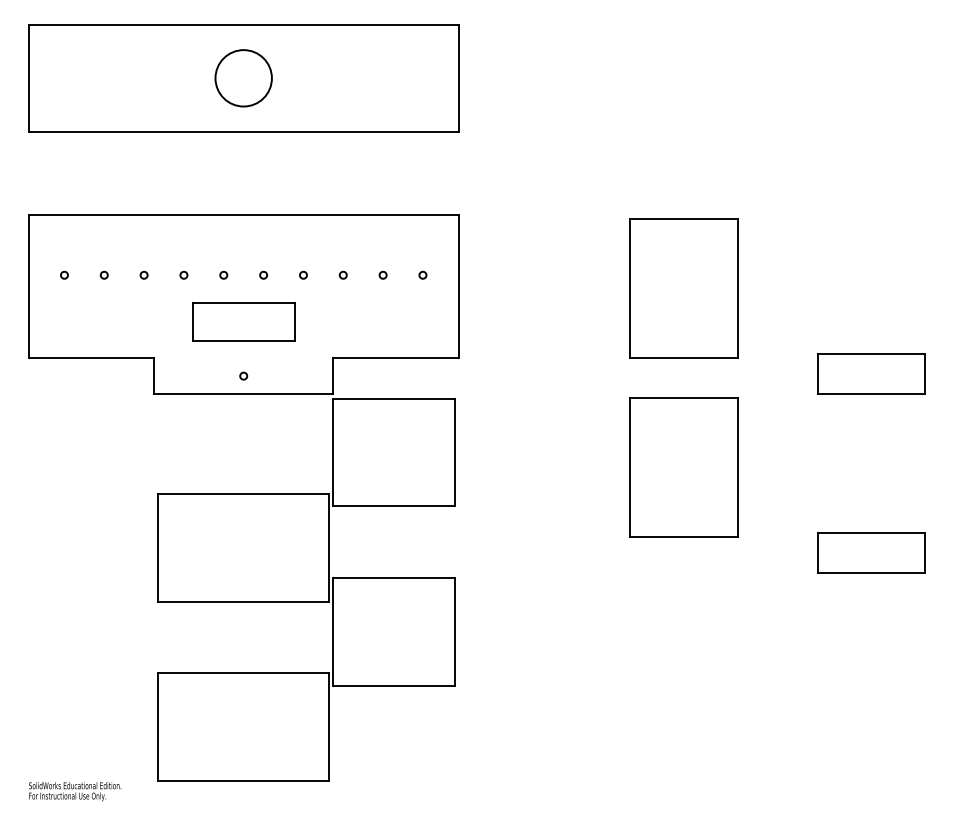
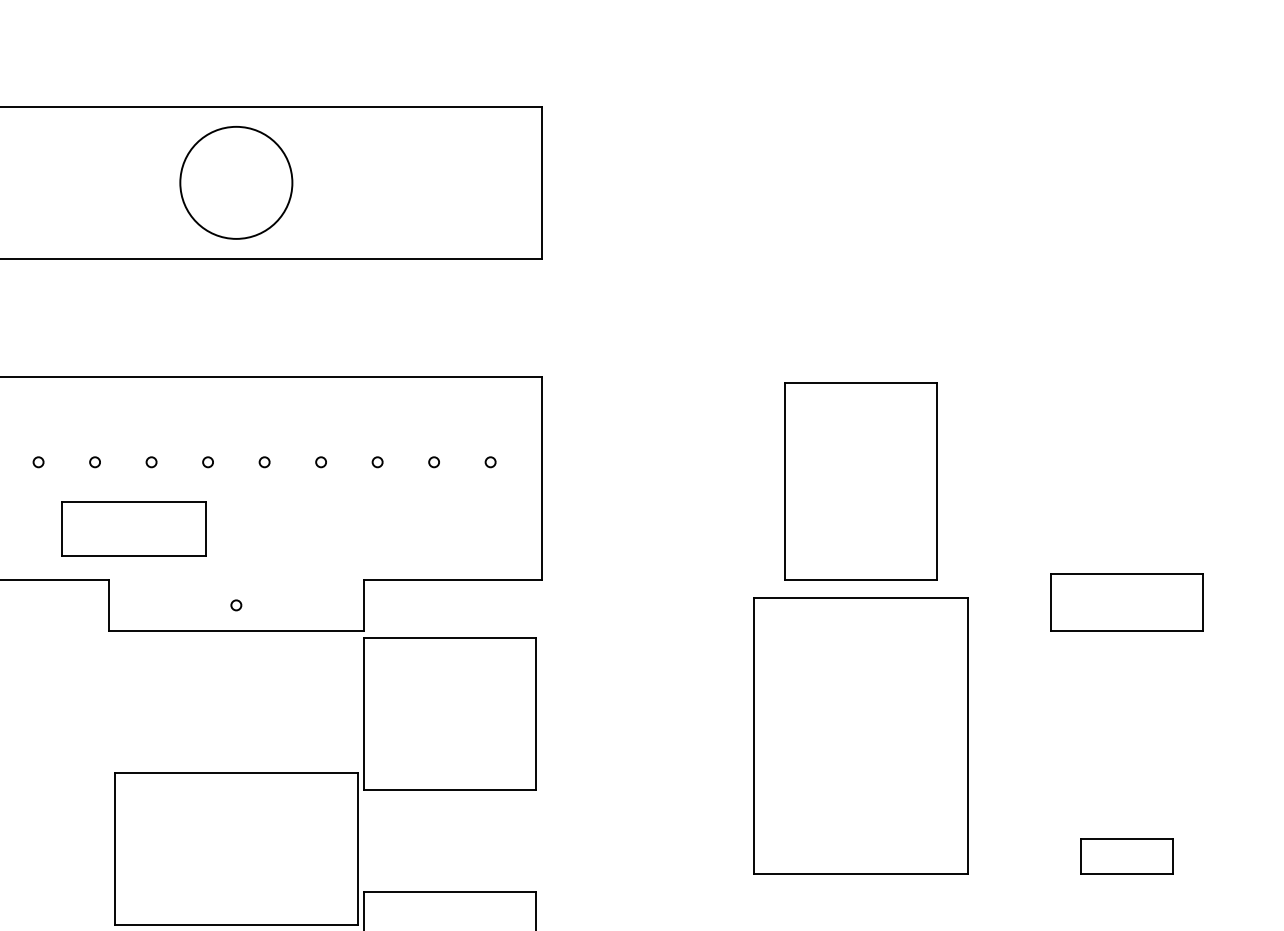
circle: (243, 78) -> (236, 183), size x1.4
part: (243, 321) -> (133, 527), moved
part: (683, 467) -> (860, 734), size x1.4
part: (871, 552) -> (1126, 855), size x0.6

